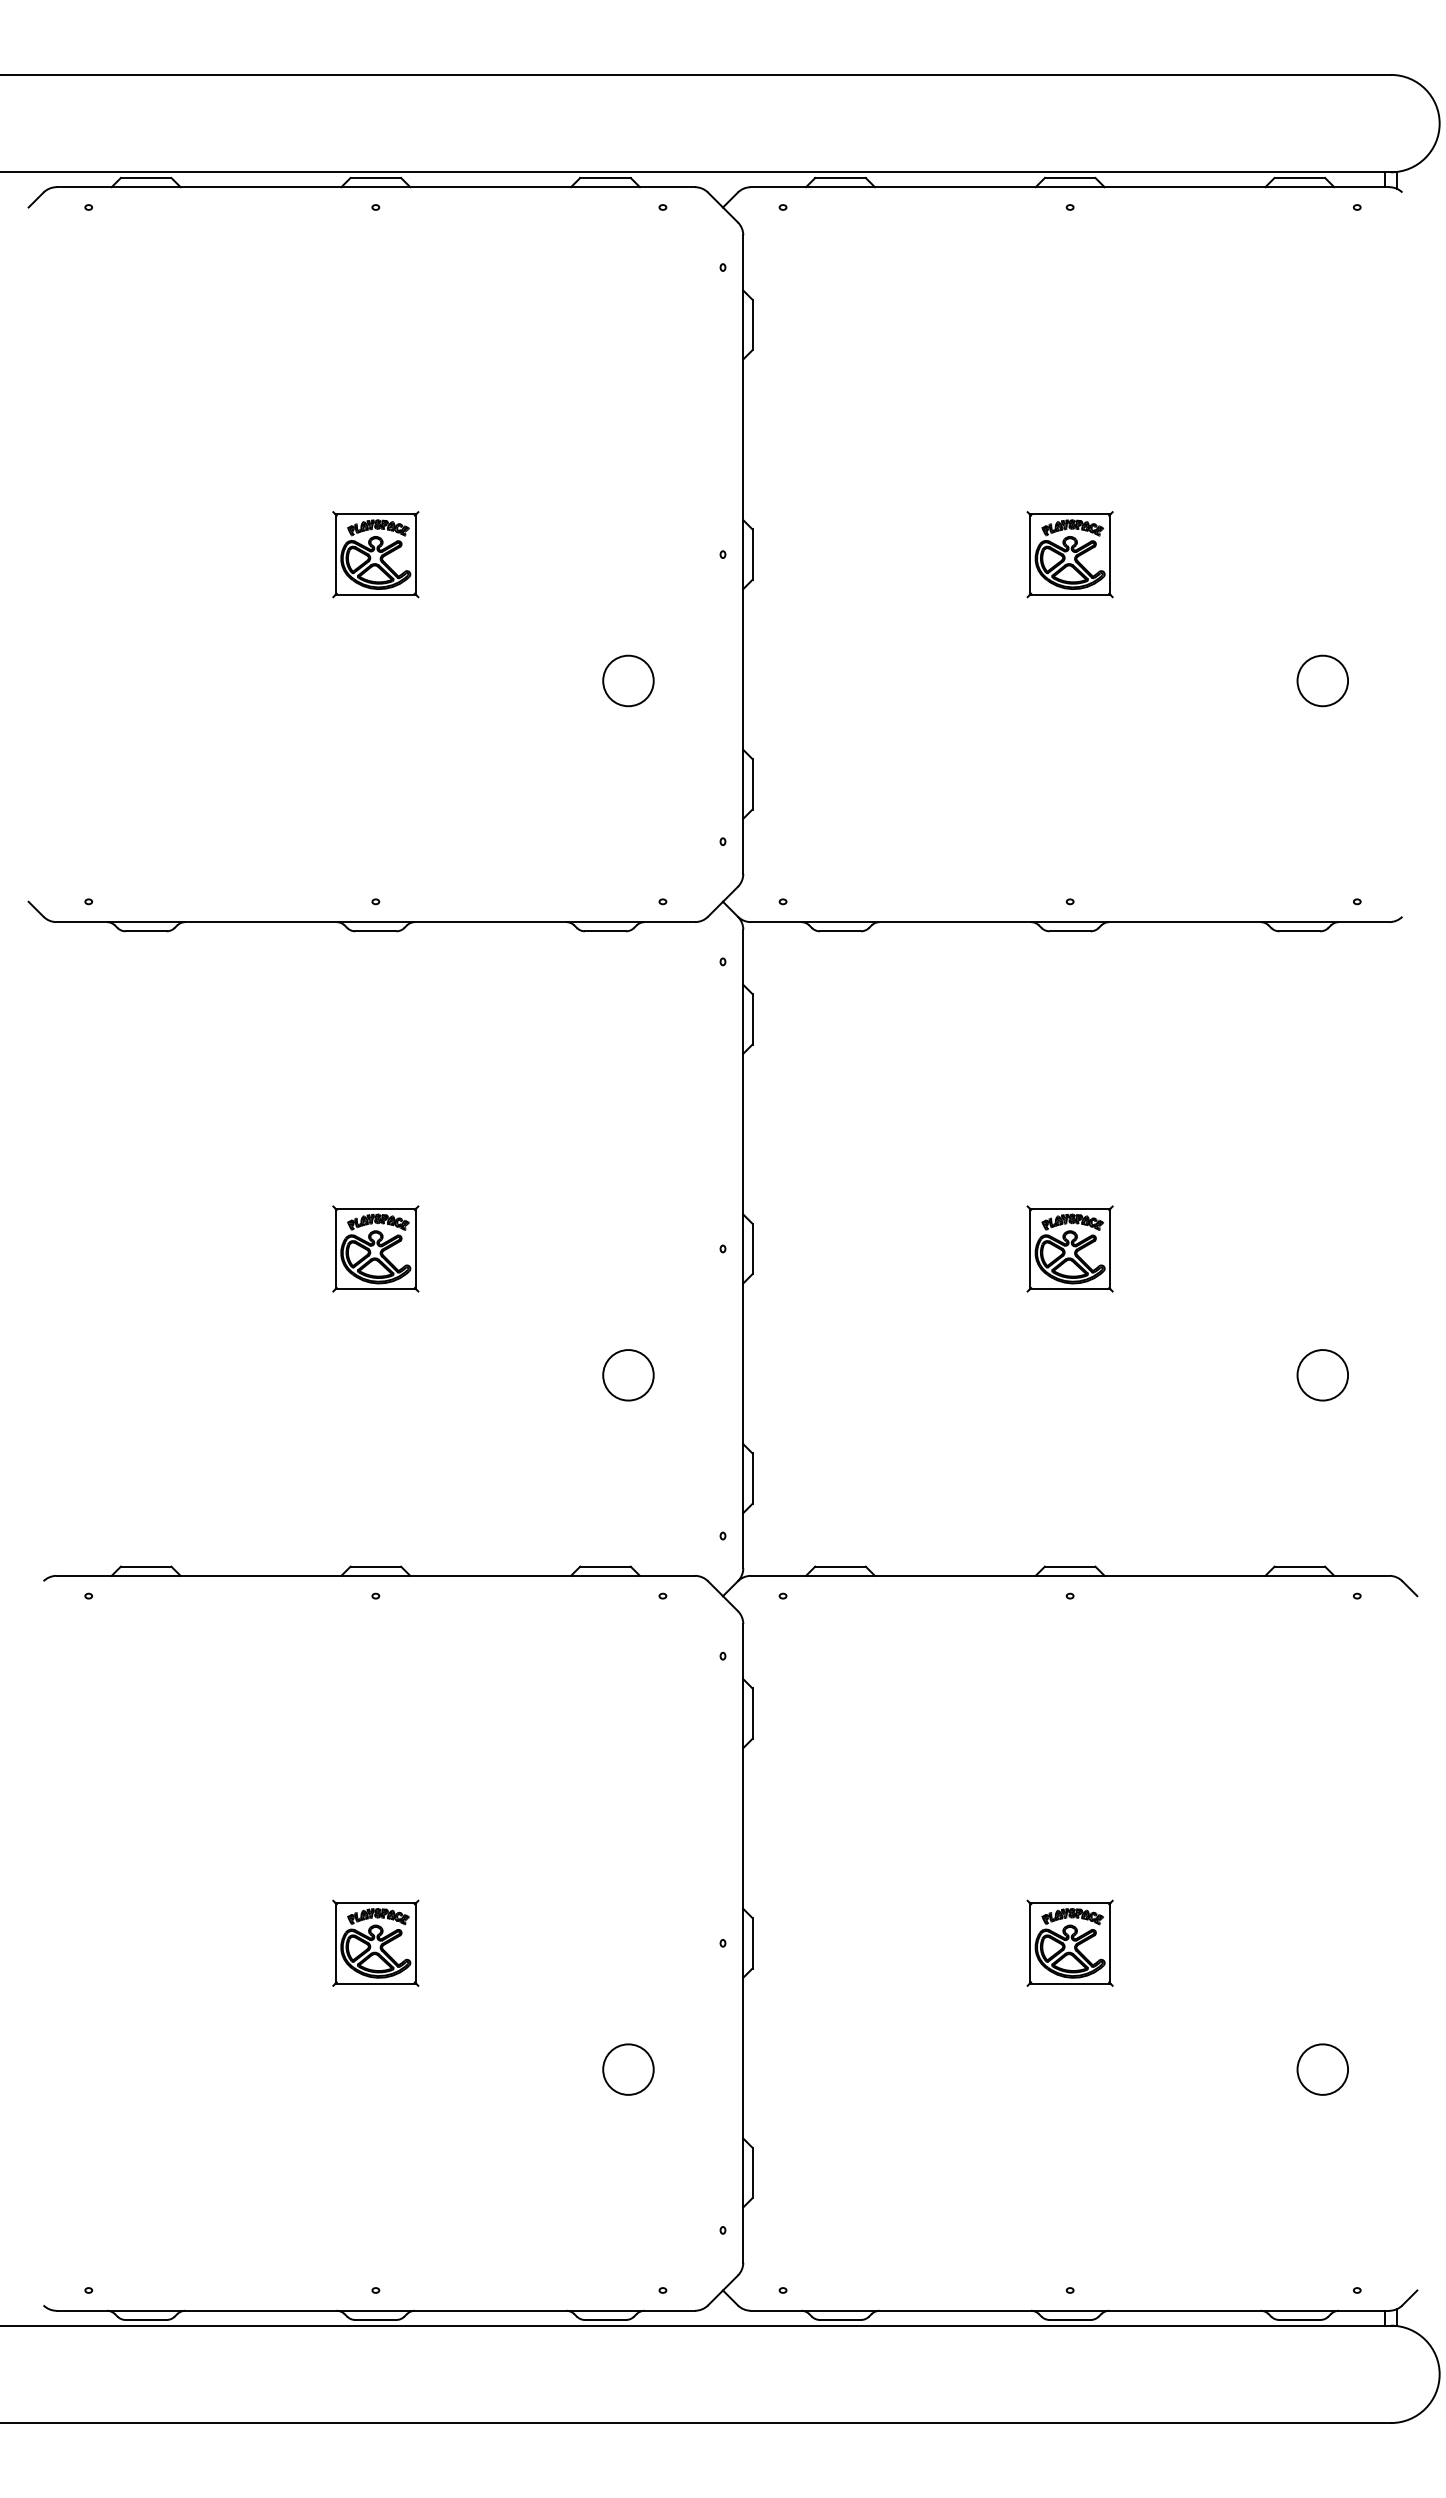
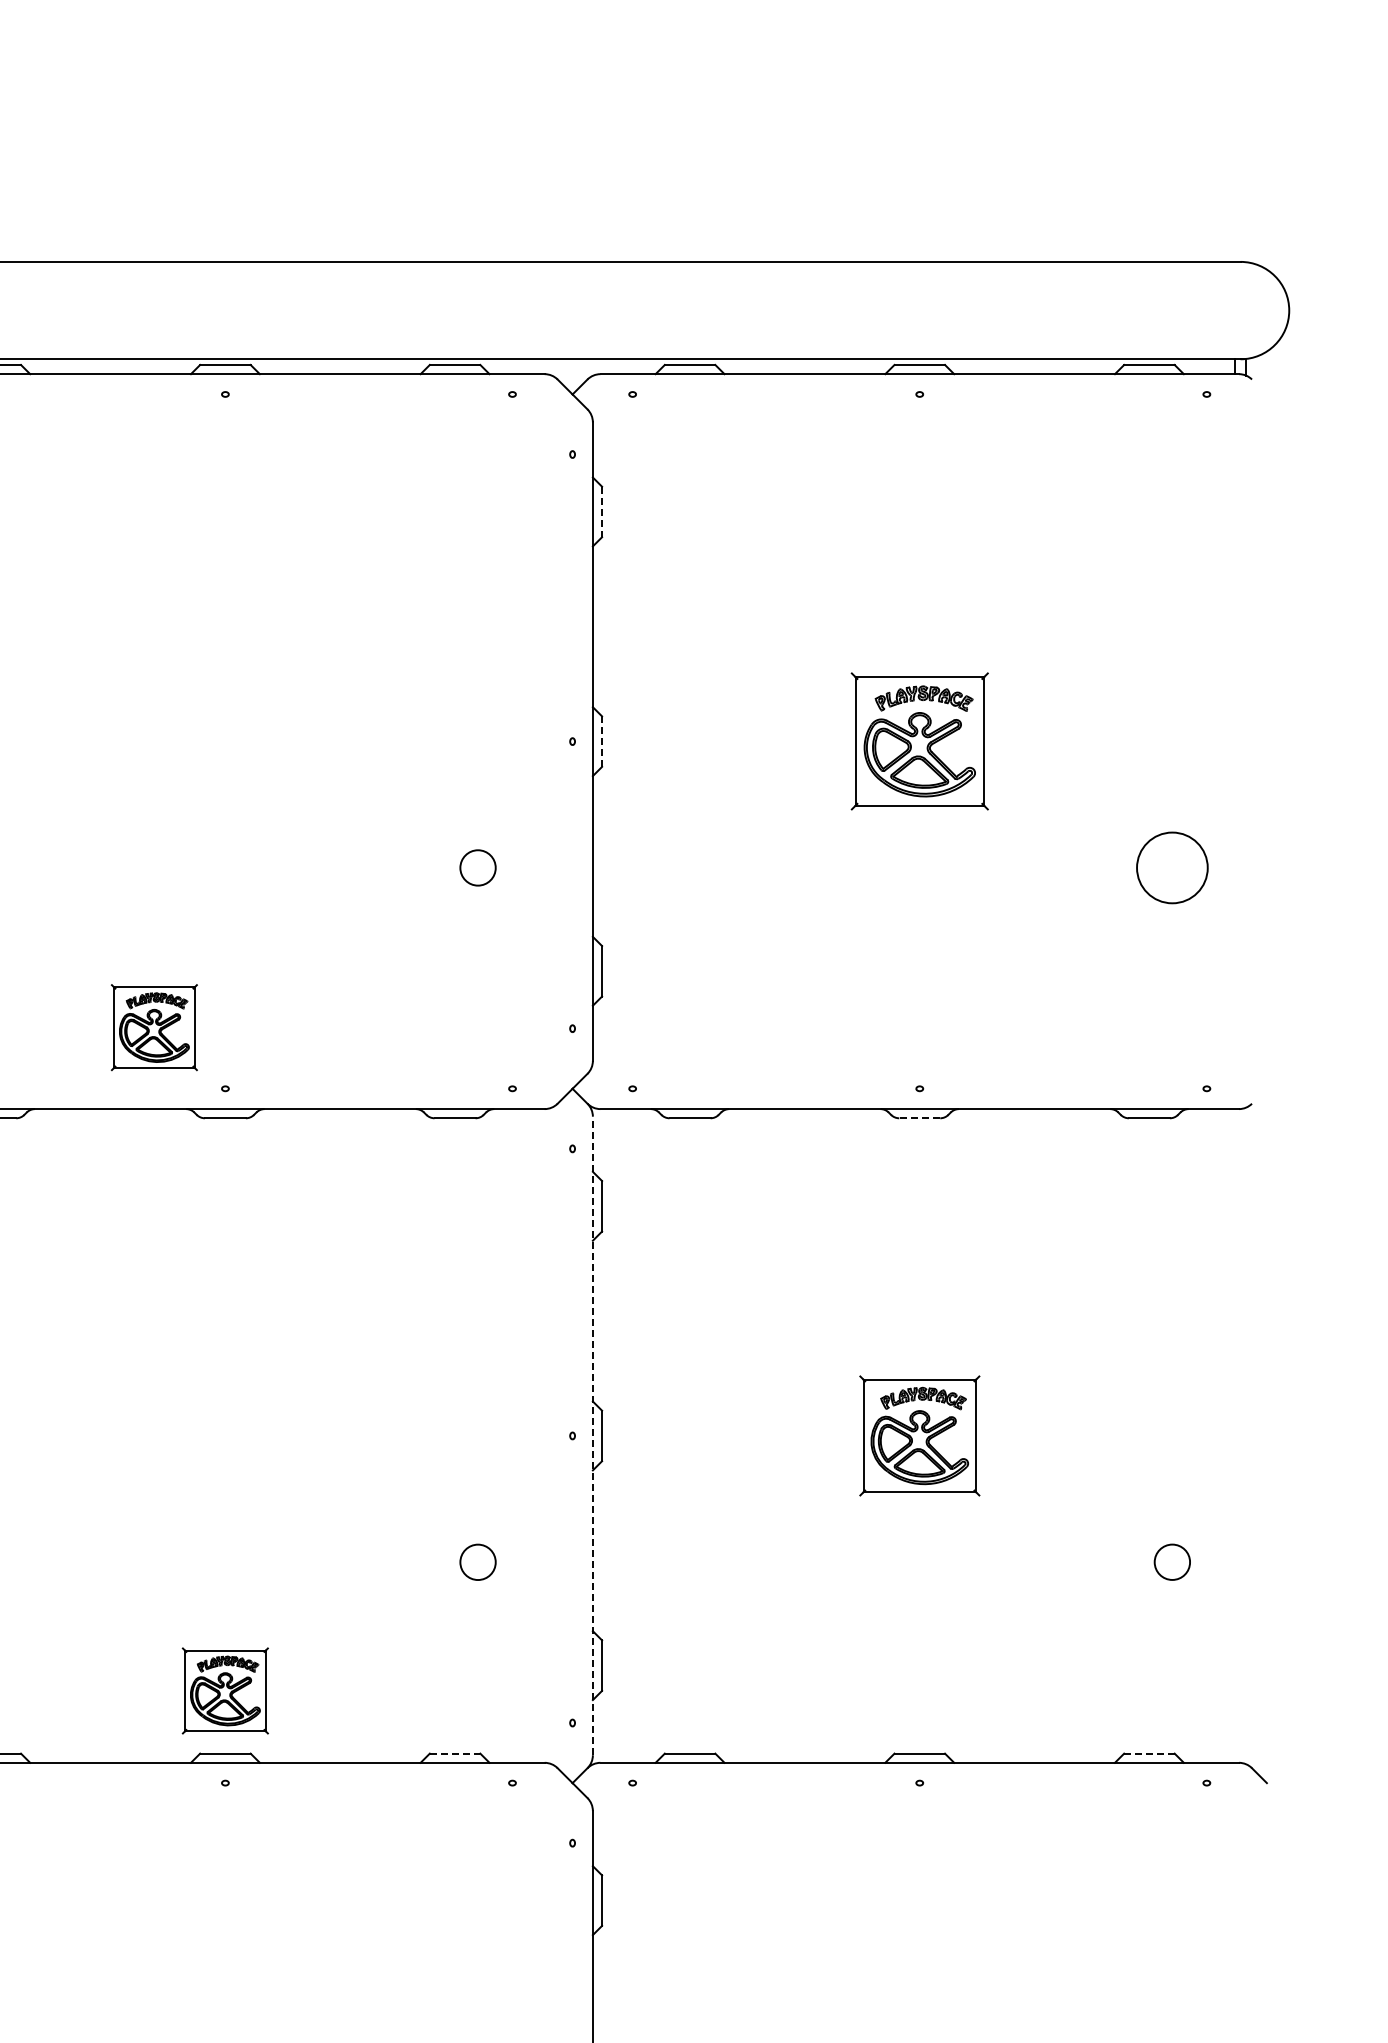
line: (752, 325) -> (602, 512), solid -> dashed
part: (375, 554) -> (154, 1027), moved
part: (1069, 554) -> (919, 741), size x1.6
line: (752, 555) -> (602, 742), solid -> dashed
circle: (628, 680) -> (478, 867), size x0.7
circle: (1322, 680) -> (1172, 867), size x1.4
line: (1070, 931) -> (920, 1118), solid -> dashed
part: (375, 1248) -> (225, 1690), moved
line: (743, 1248) -> (593, 1435), solid -> dashed
part: (1069, 1248) -> (919, 1435), size x1.4
circle: (628, 1375) -> (478, 1562), size x0.7
circle: (1322, 1375) -> (1172, 1562), size x0.7
line: (606, 1566) -> (456, 1753), solid -> dashed
line: (1300, 1566) -> (1150, 1753), solid -> dashed

